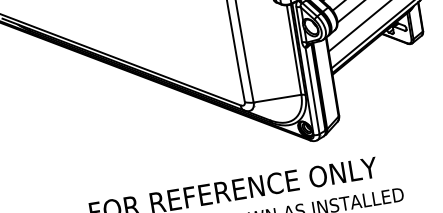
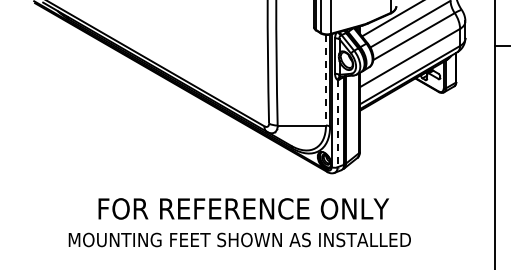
line: (293, 50) -> (325, 80), solid -> dashed
line: (312, 90) -> (337, 123), solid -> dashed

